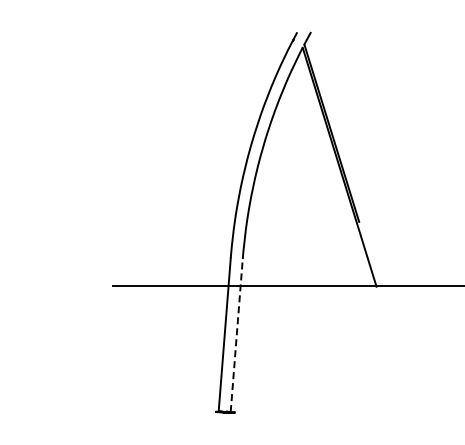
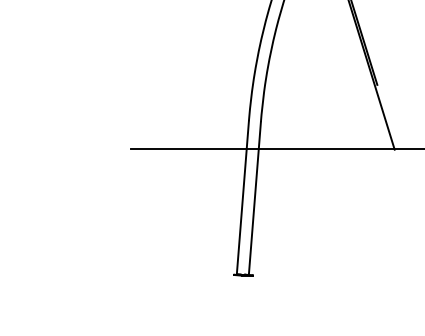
line: (236, 335) -> (254, 198), dashed -> solid

